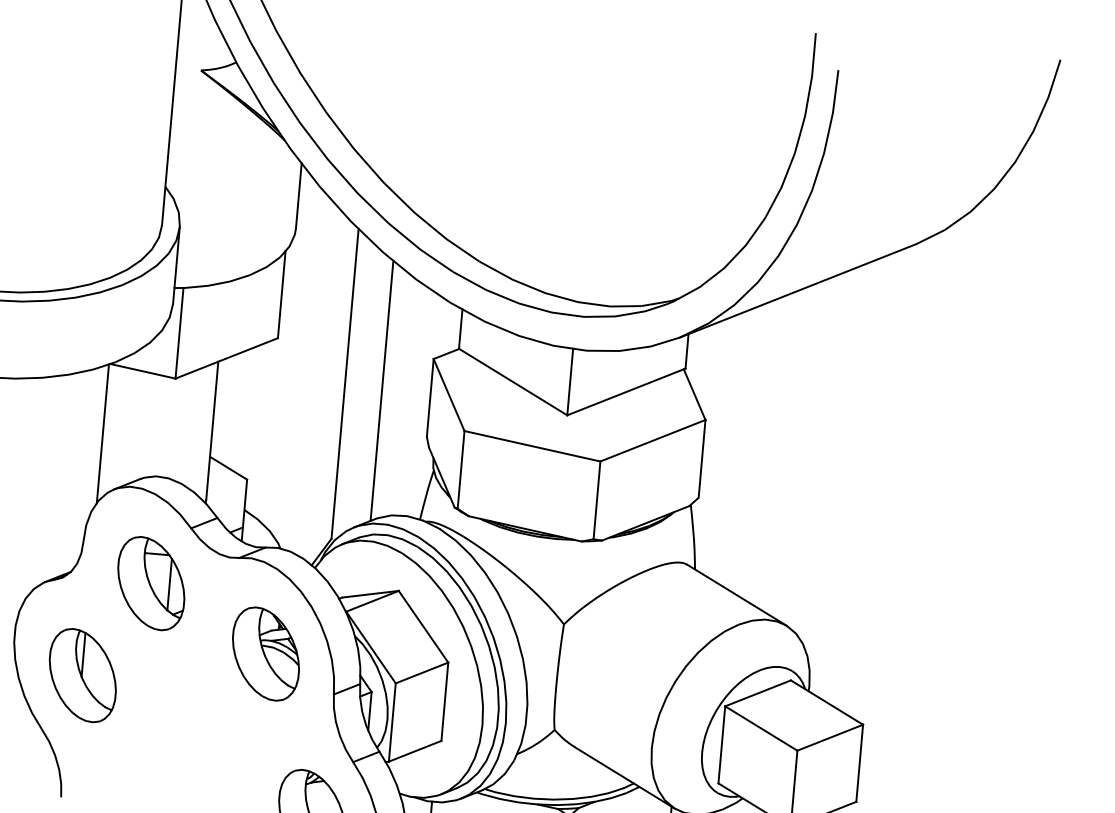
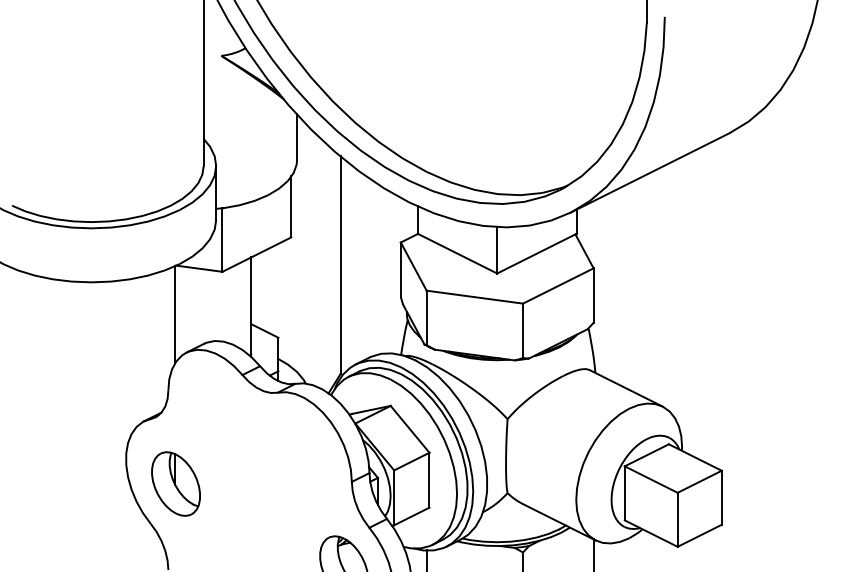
line: (381, 390) -> (366, 267), removed
part: (150, 582) -> (217, 415), removed
part: (265, 653) -> (301, 457), removed

